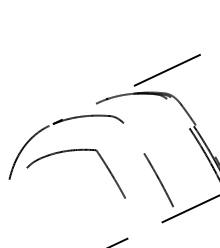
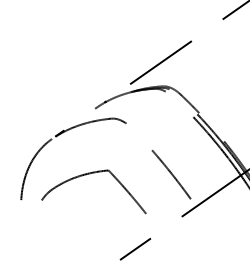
part: (78, 151) -> (90, 174), moved

